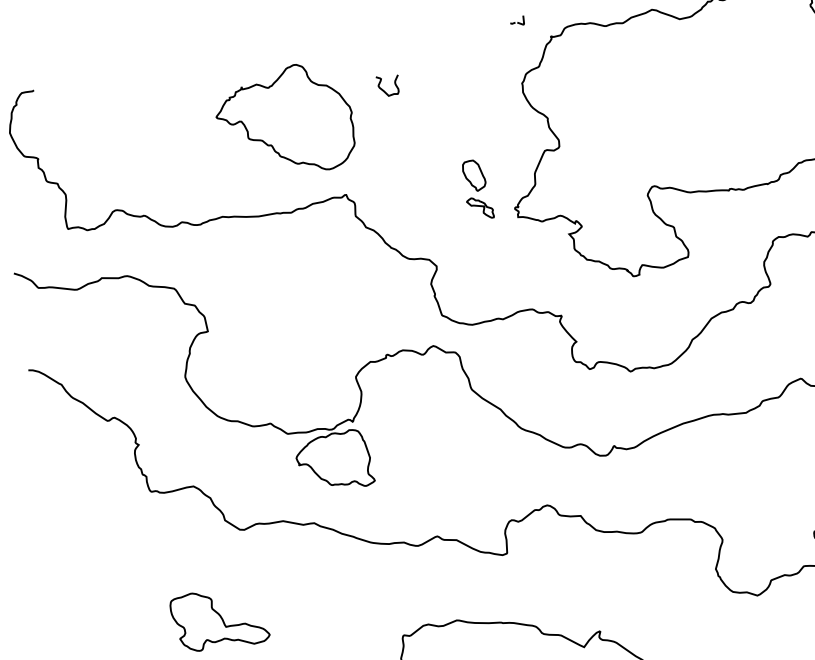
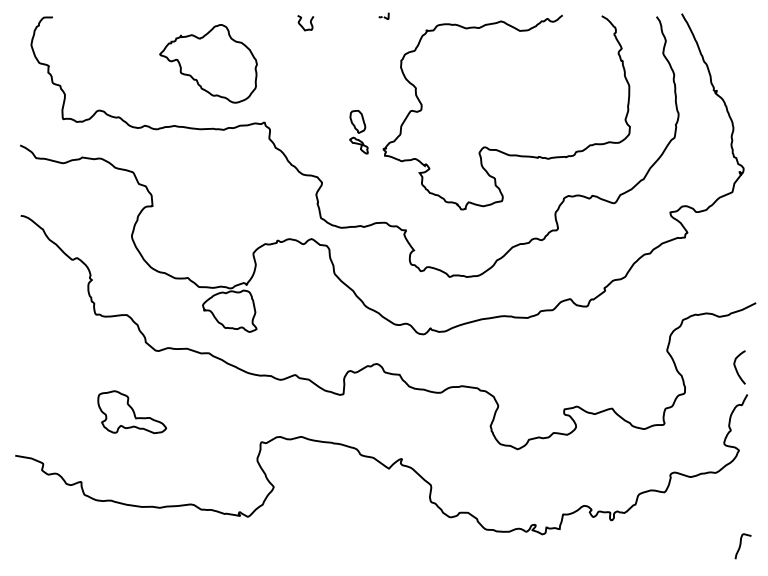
part: (516, 20) -> (383, 15), moved
curve: (384, 89) -> (302, 25), moved
part: (284, 120) -> (208, 63), moved

